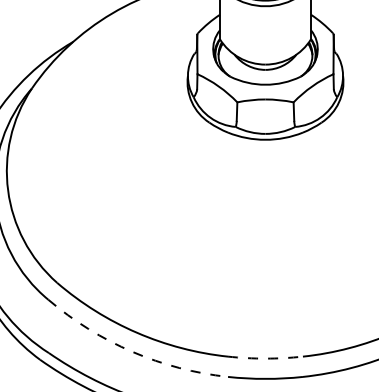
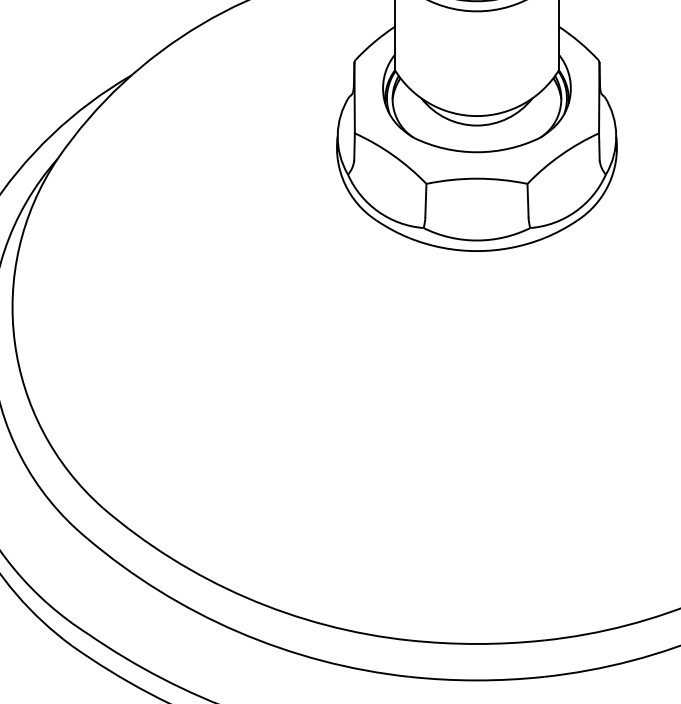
arc: (132, 351) -> (238, 631), dashed -> solid
arc: (265, 358) -> (476, 643), dashed -> solid

